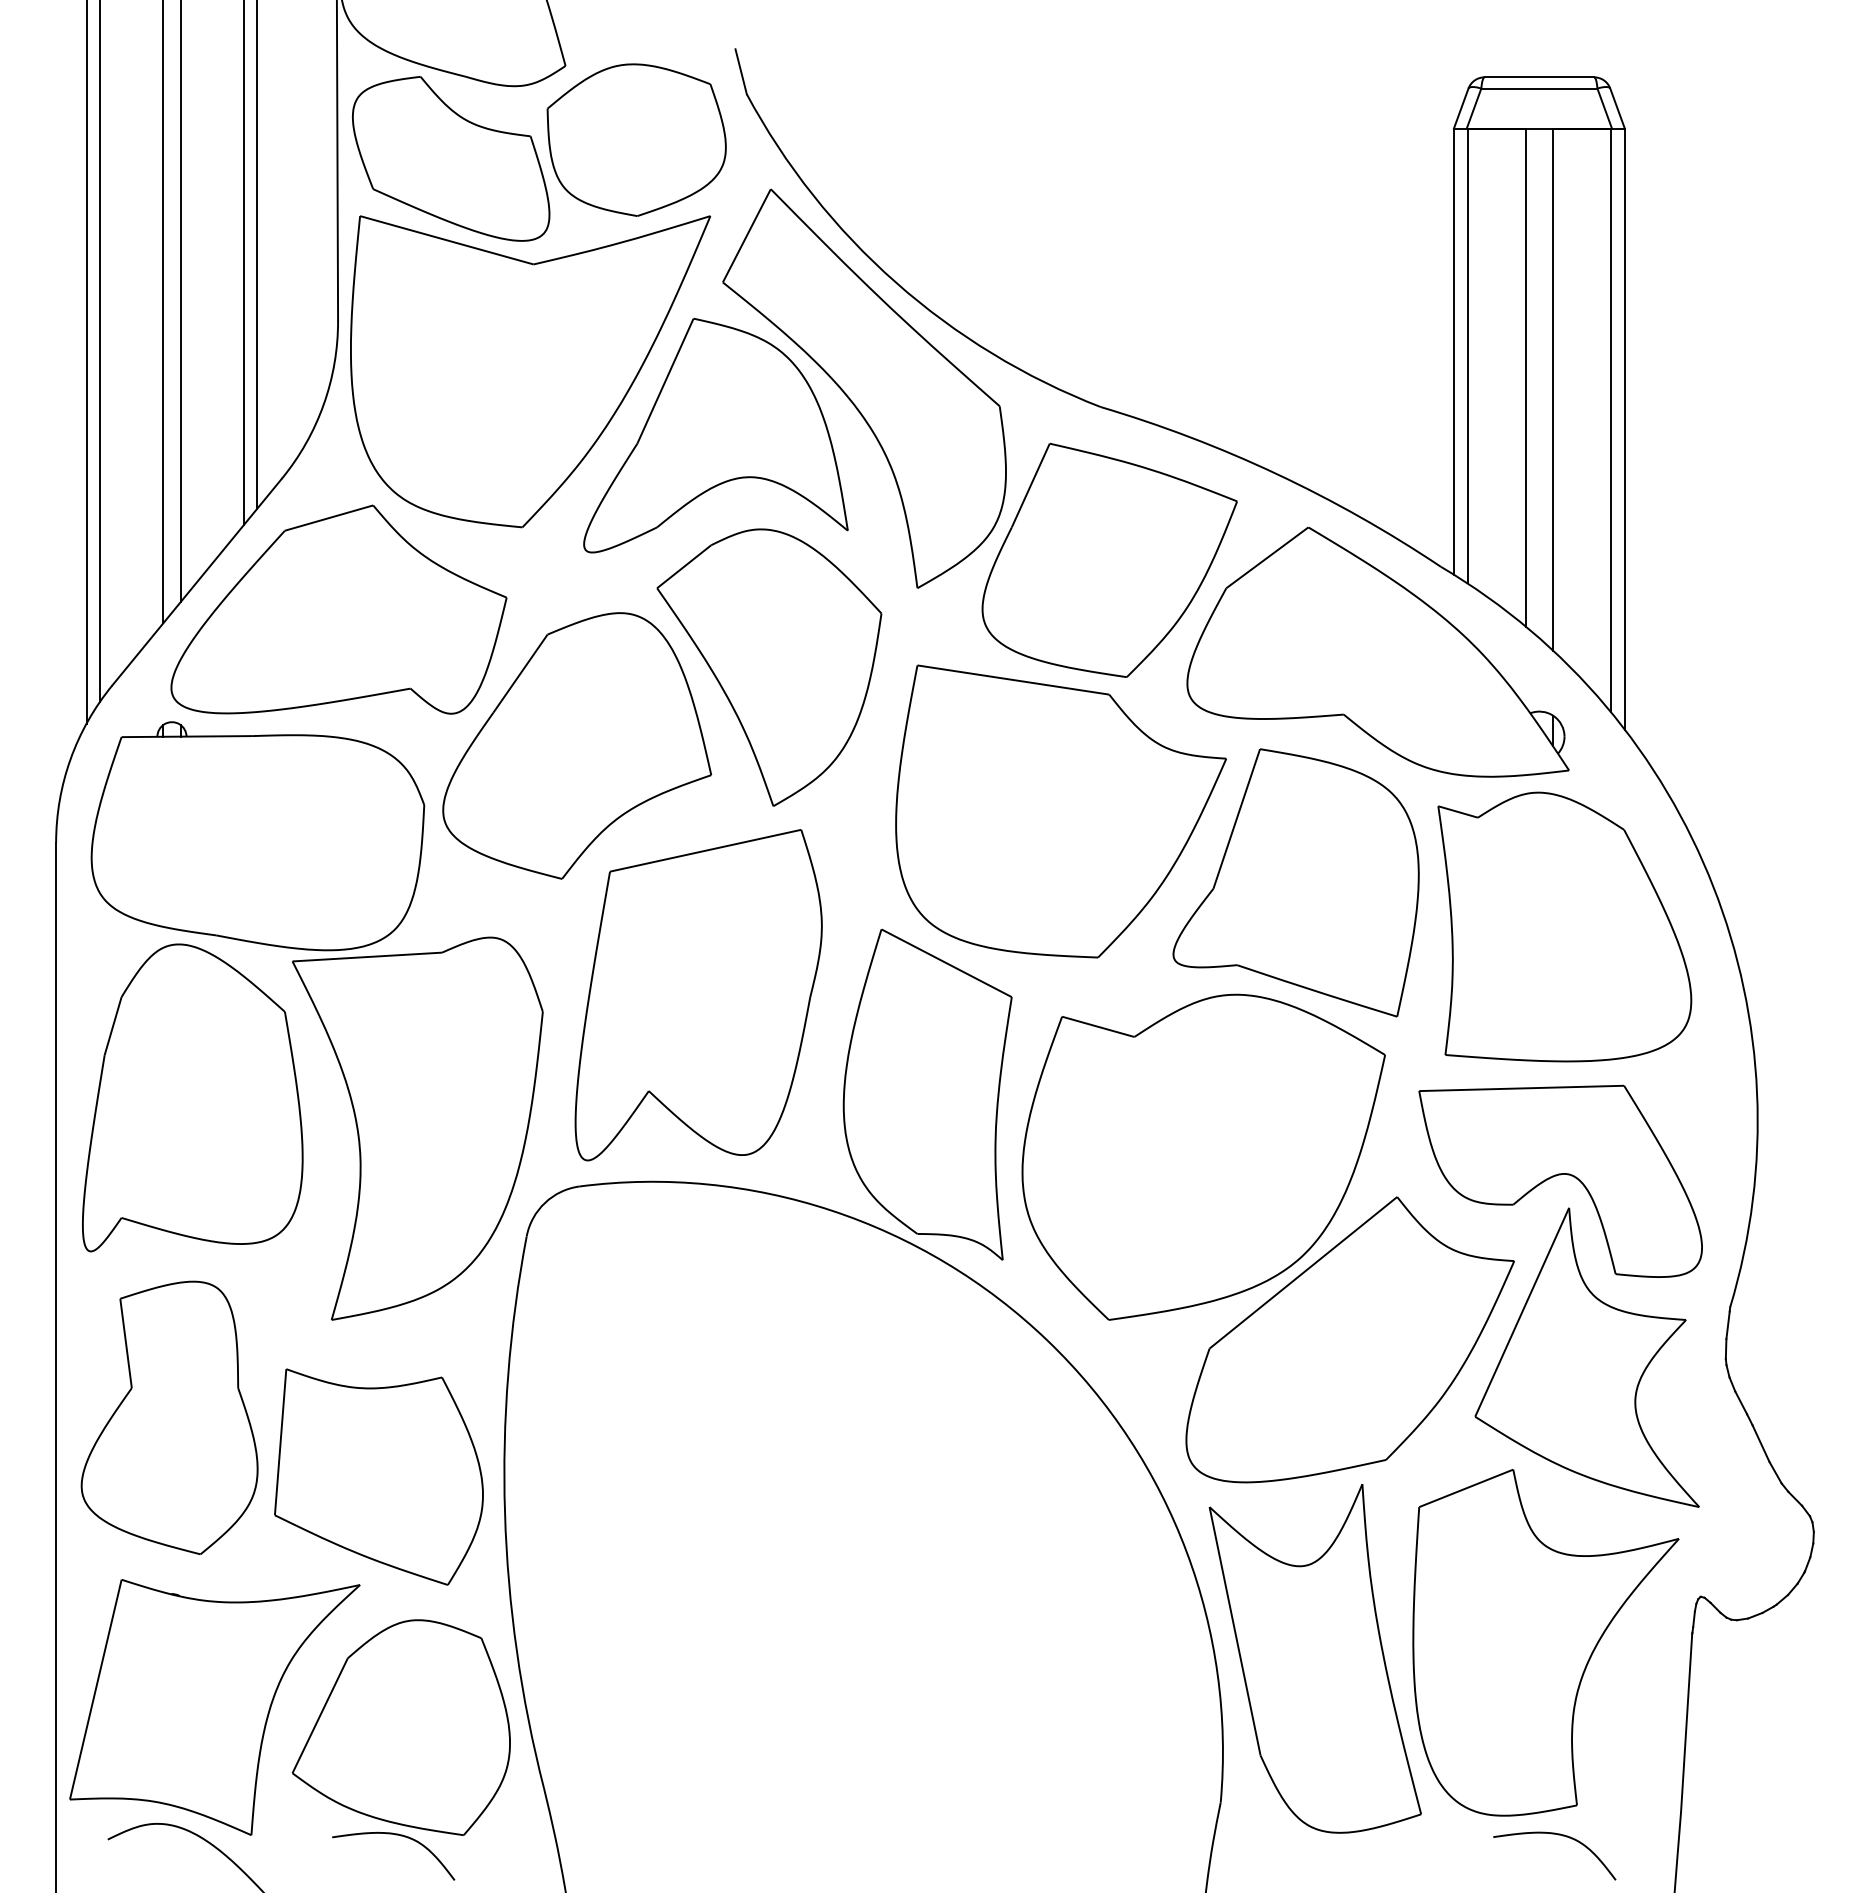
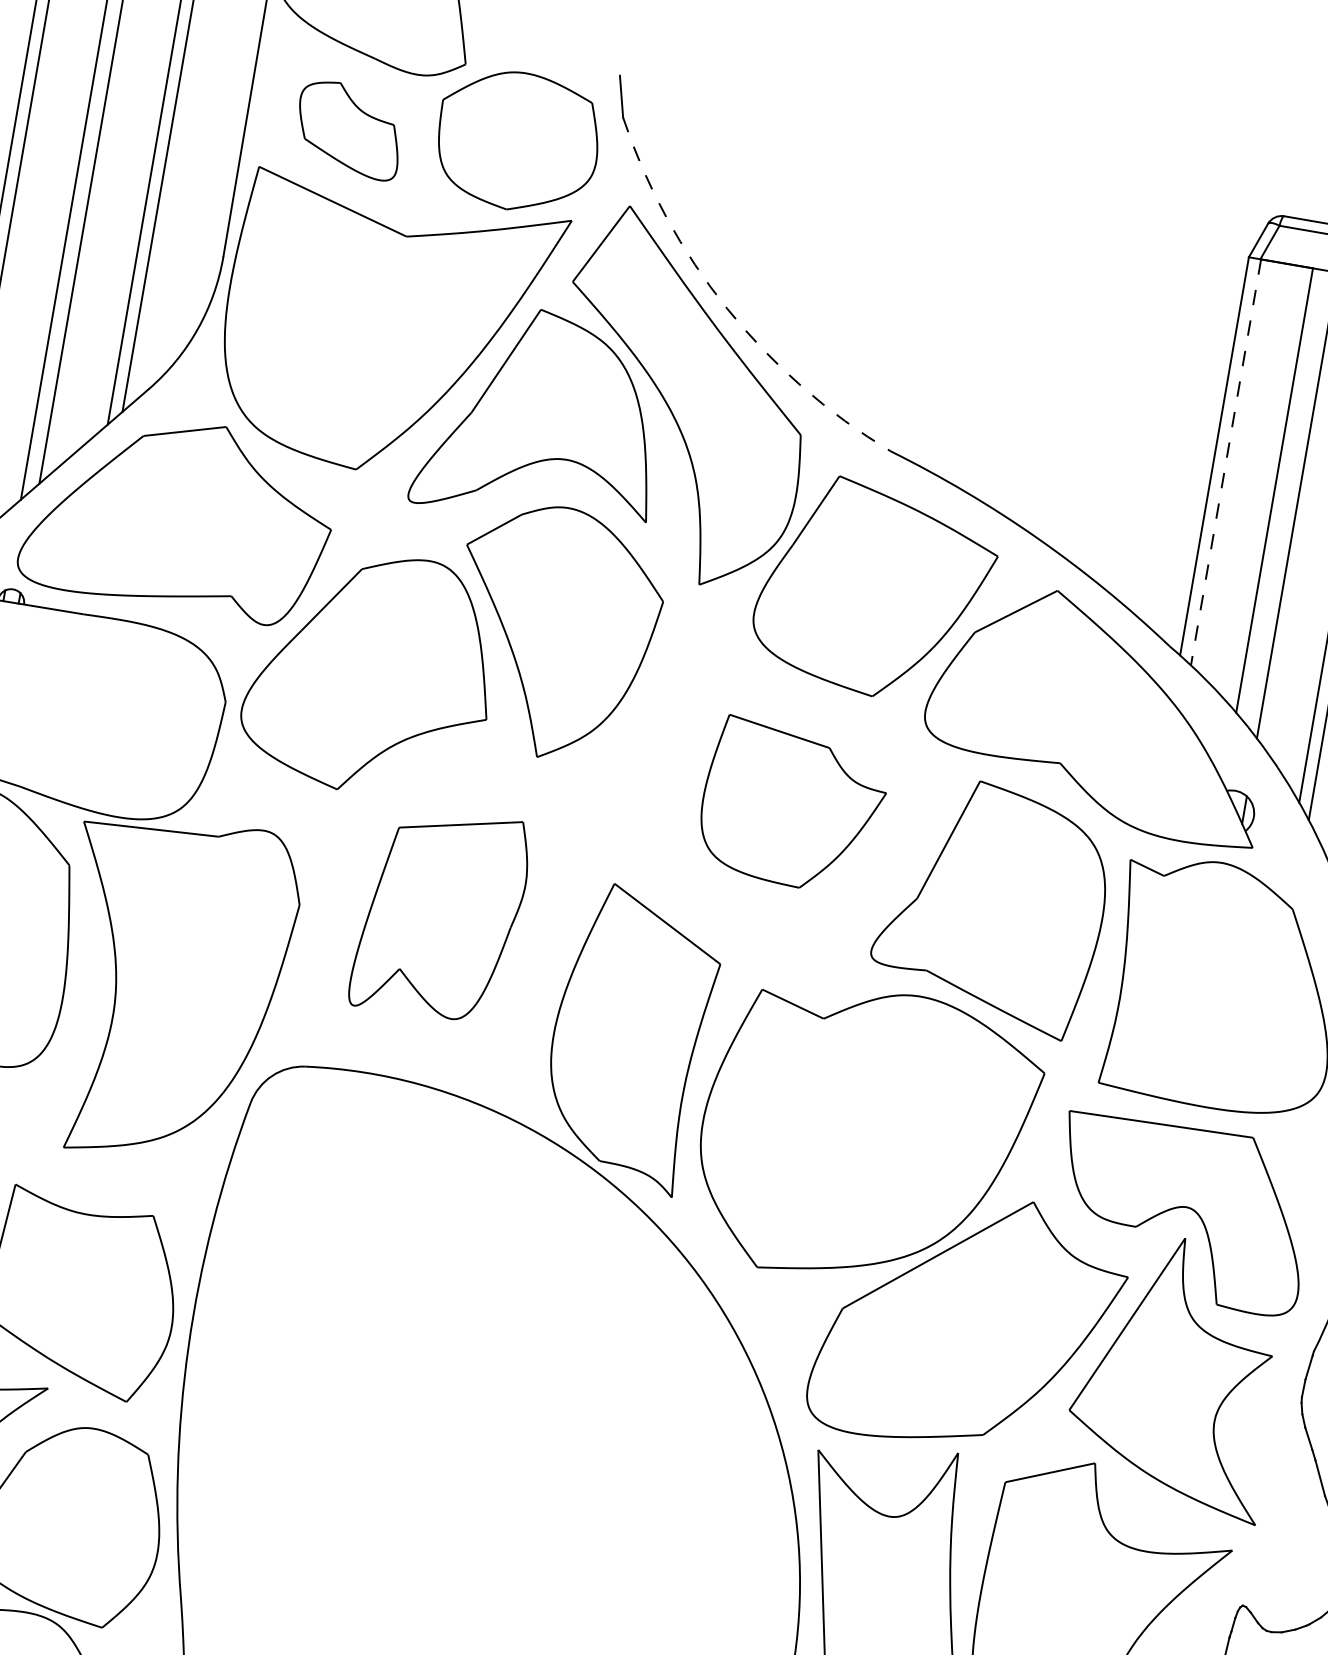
part: (451, 158) -> (349, 129), size x0.6
arc: (895, 282) -> (726, 308), solid -> dashed
line: (1467, 356) -> (1225, 462), solid -> dashed
part: (1060, 811) -> (792, 806), size x0.6
part: (698, 995) -> (441, 914), size x0.7

